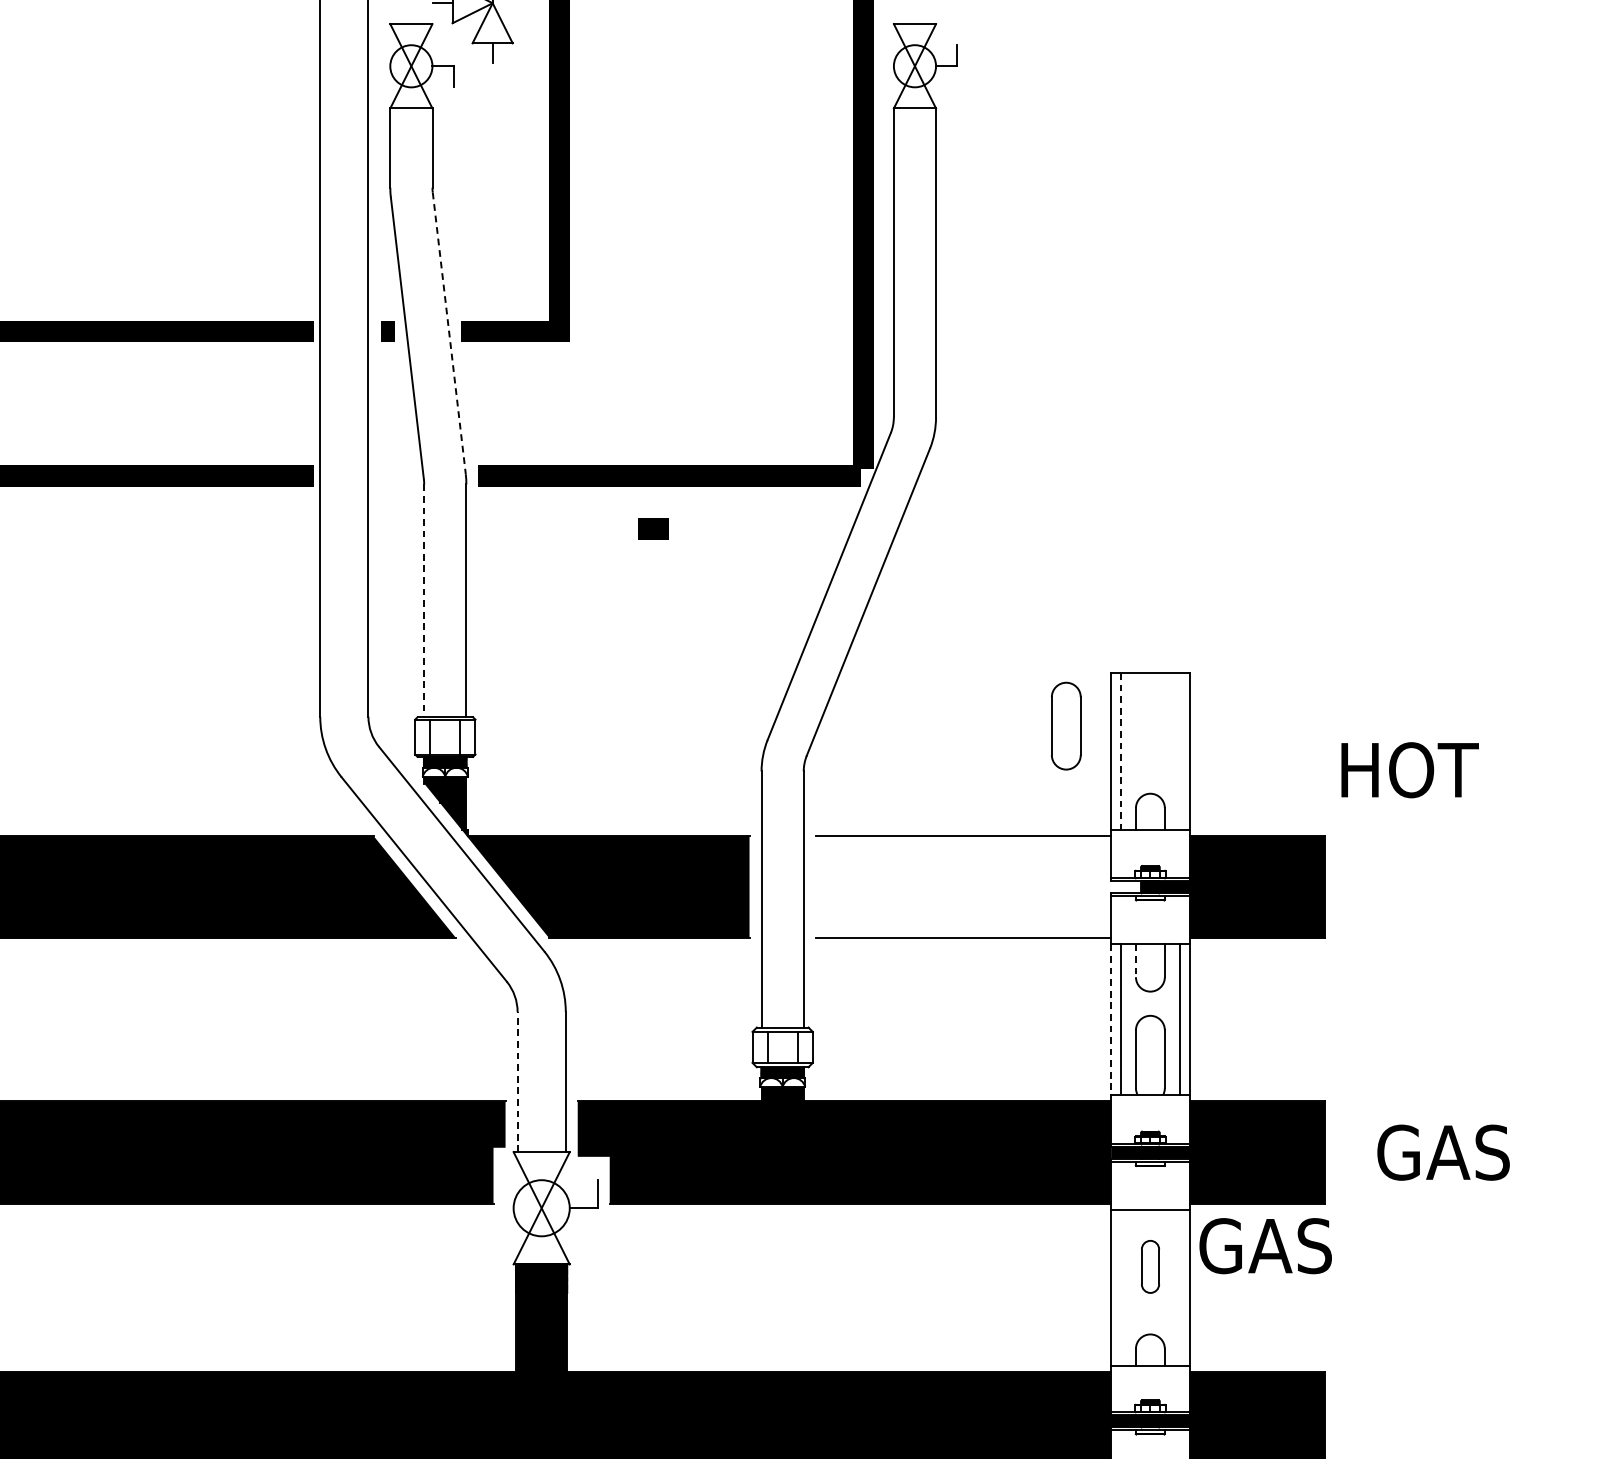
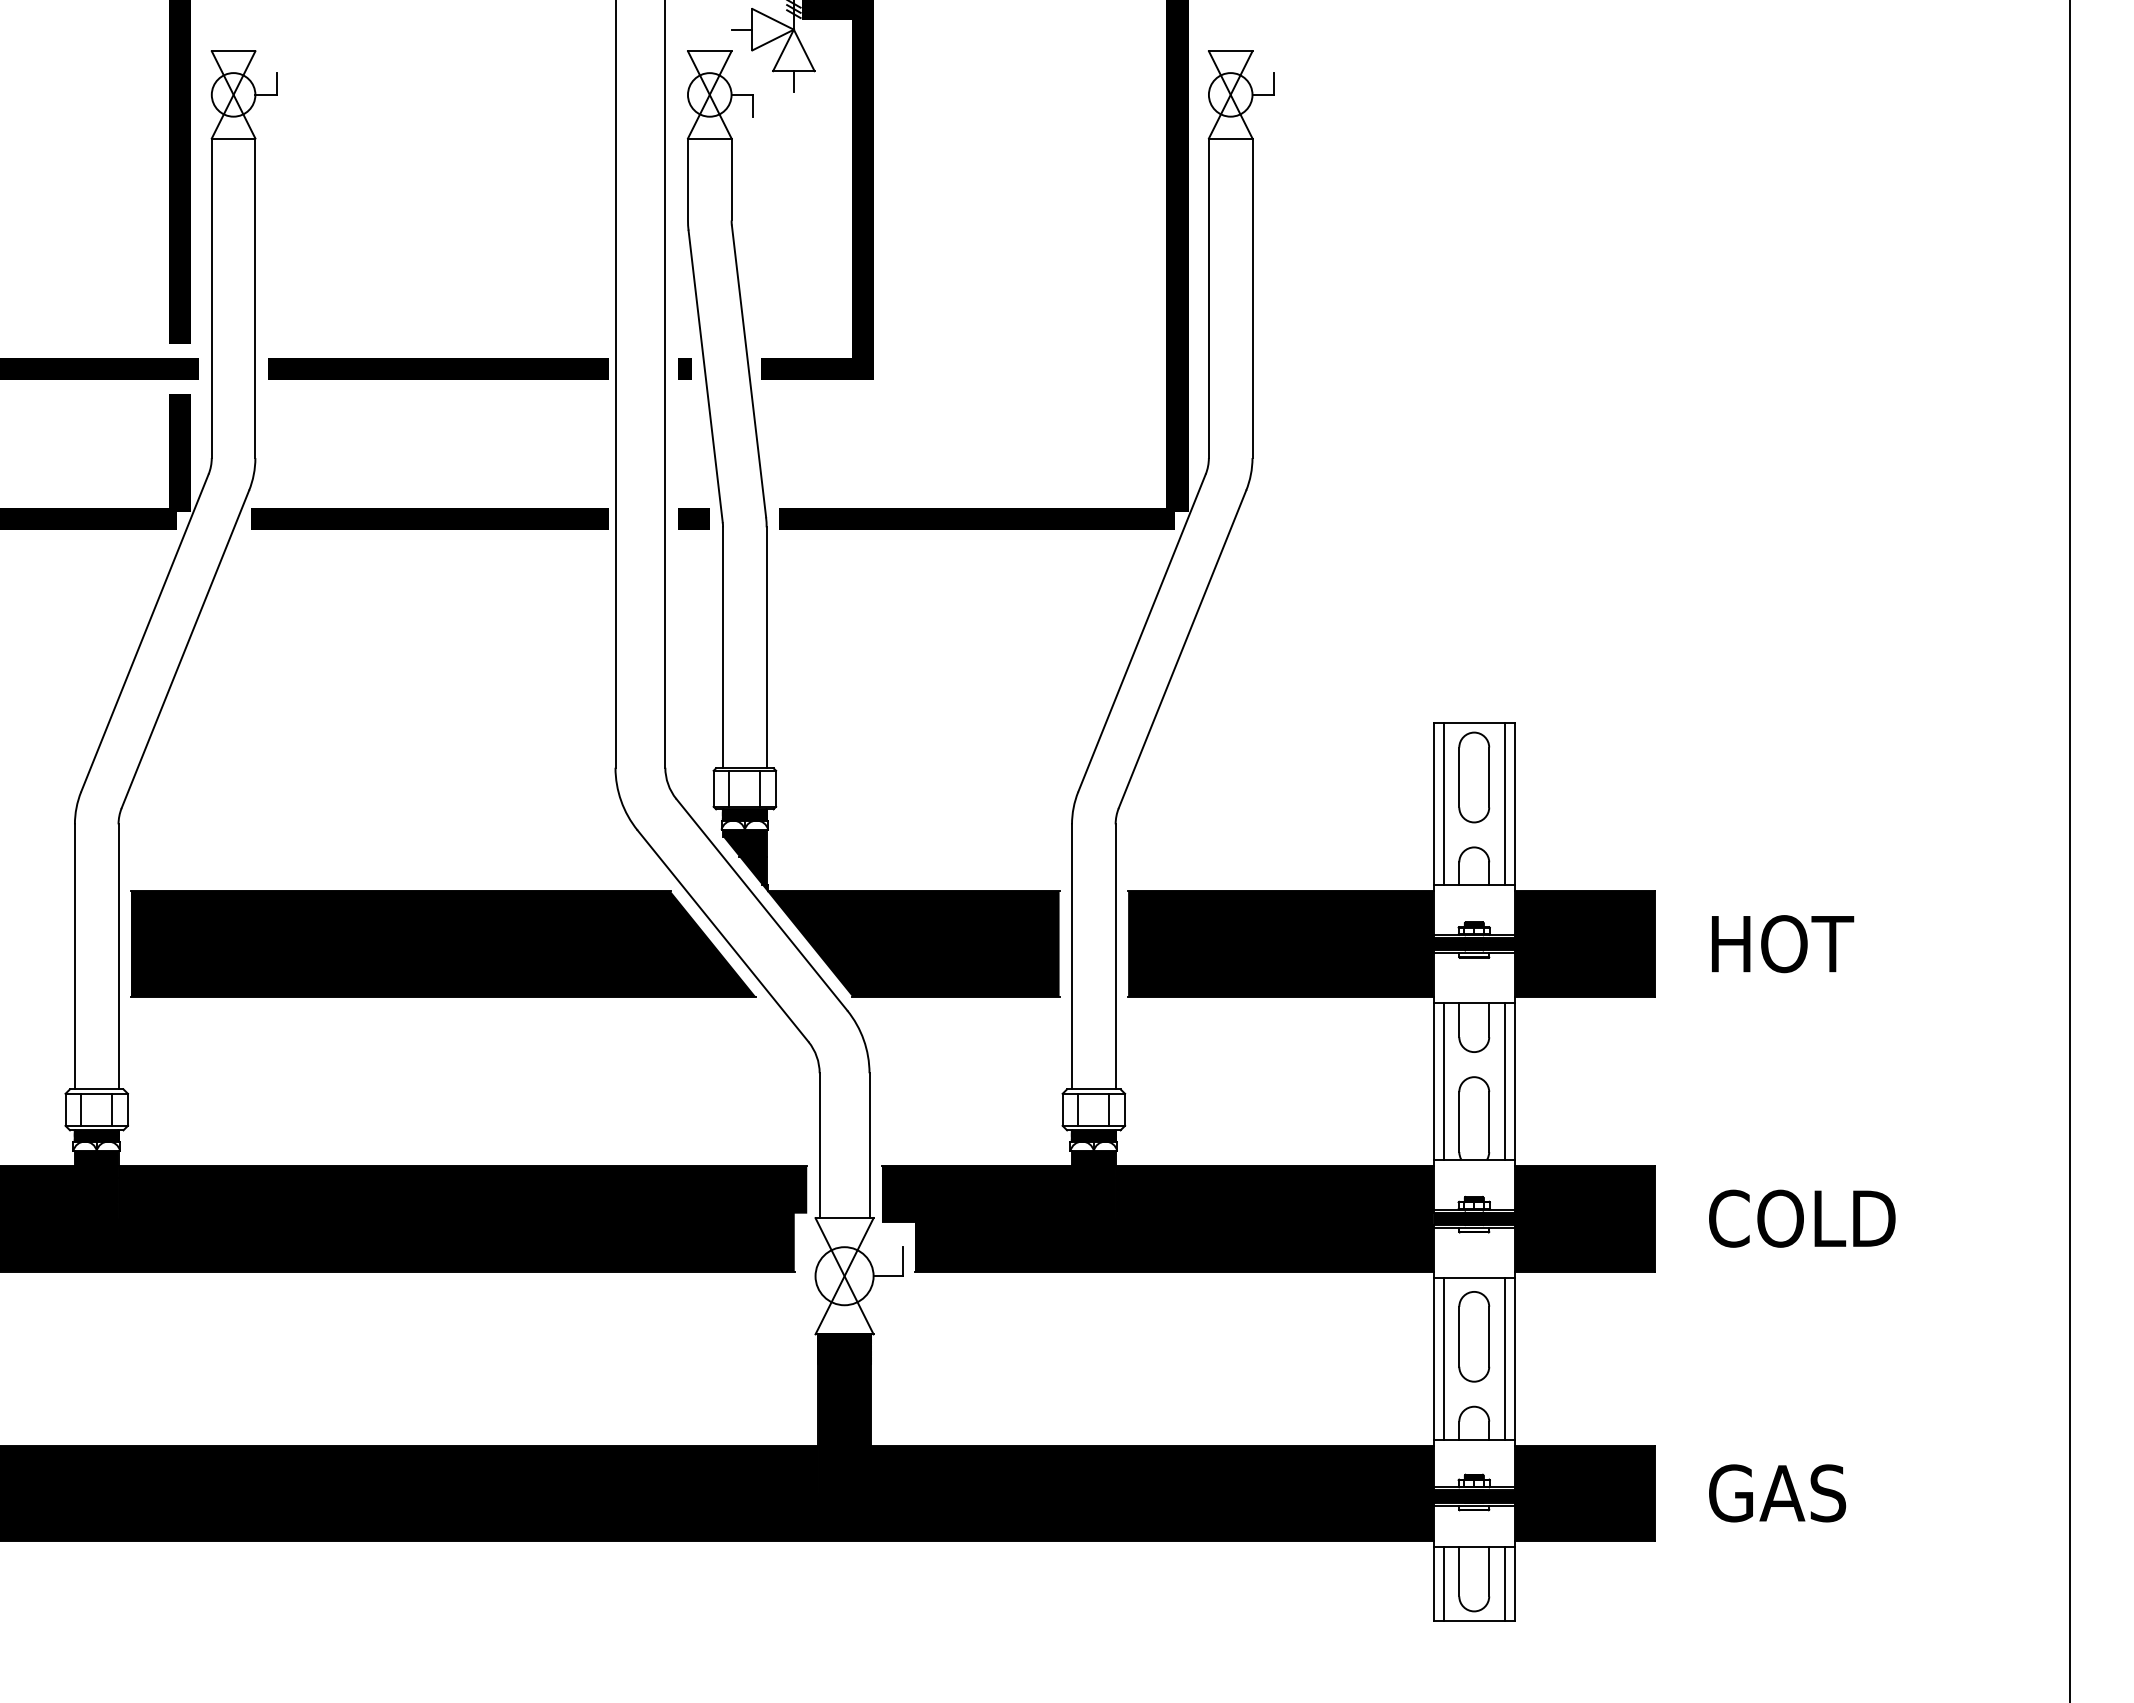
line: (449, 333) -> (749, 371), dashed -> solid
line: (652, 528) -> (693, 518), moved
line: (424, 601) -> (723, 648), dashed -> solid
part: (1066, 726) -> (1474, 777), moved
line: (1179, 751) -> (1504, 803), added
line: (1120, 752) -> (1443, 804), dashed -> solid
text: (1410, 770) -> (1783, 944), moved
fill: (978, 887) -> (1296, 944), added
line: (1136, 961) -> (1459, 1020), dashed -> solid
line: (1111, 1020) -> (1433, 1081), dashed -> solid
line: (517, 1081) -> (819, 1145), dashed -> solid
text: (1475, 1152) -> (1810, 1218), GAS -> COLD
text: (1265, 1246) -> (1777, 1493), moved
part: (1150, 1266) -> (1474, 1336), size x1.67
line: (1120, 1287) -> (1443, 1358), added
line: (1179, 1287) -> (1504, 1358), added

